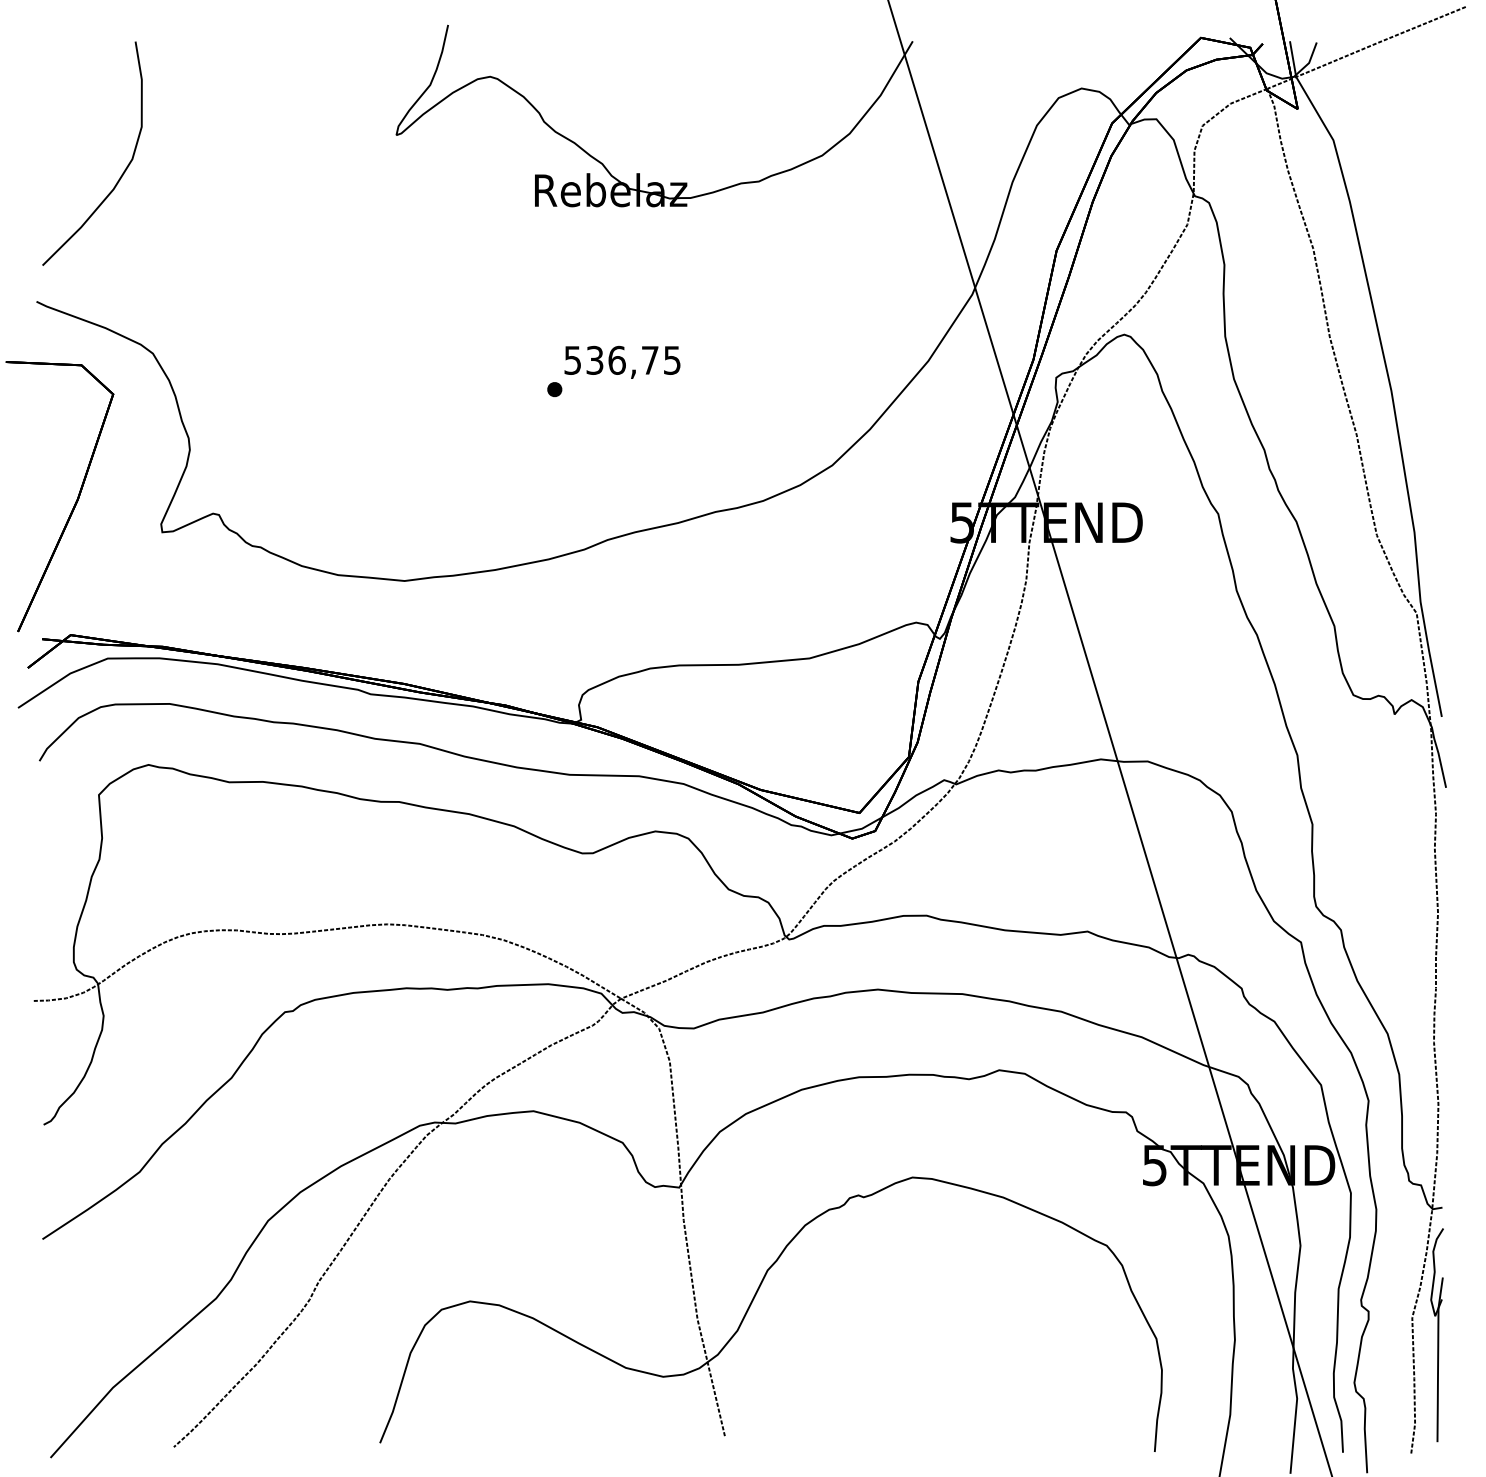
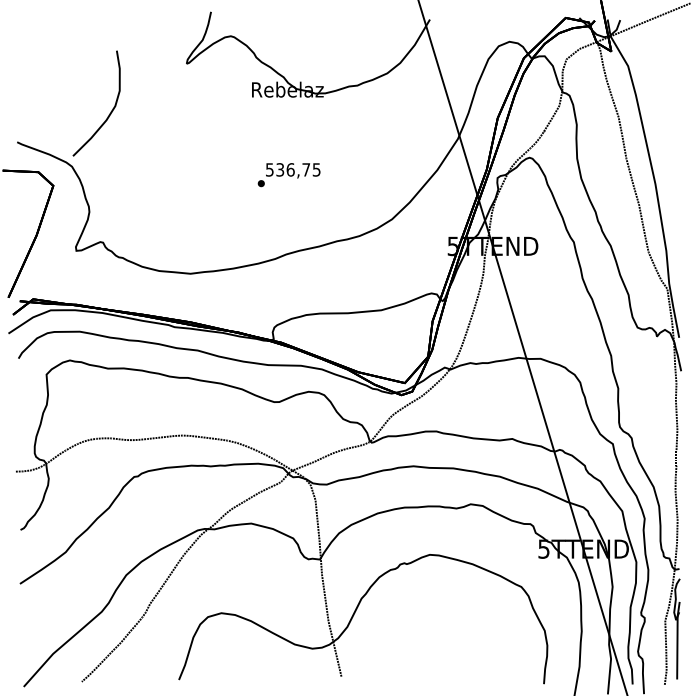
curve: (122, 170) -> (110, 111), moved

